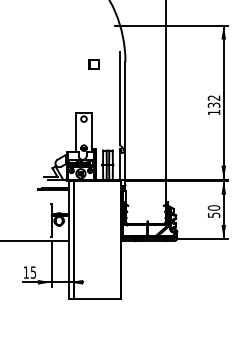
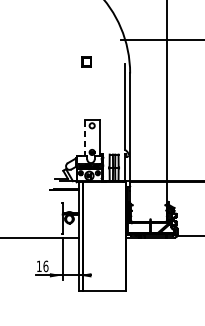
part: (93, 64) -> (86, 62), moved
line: (75, 132) -> (84, 138), solid -> dashed
text: (33, 272) -> (45, 266), 15 -> 16

